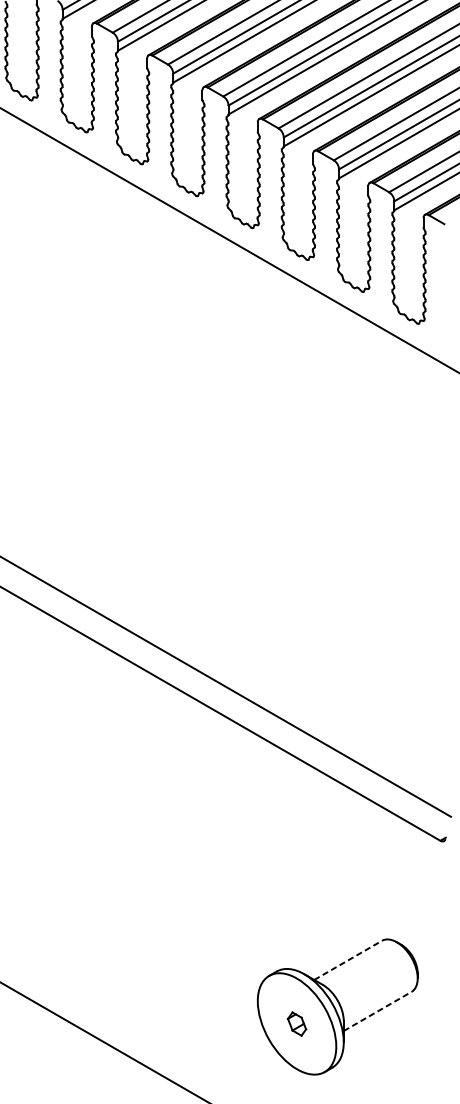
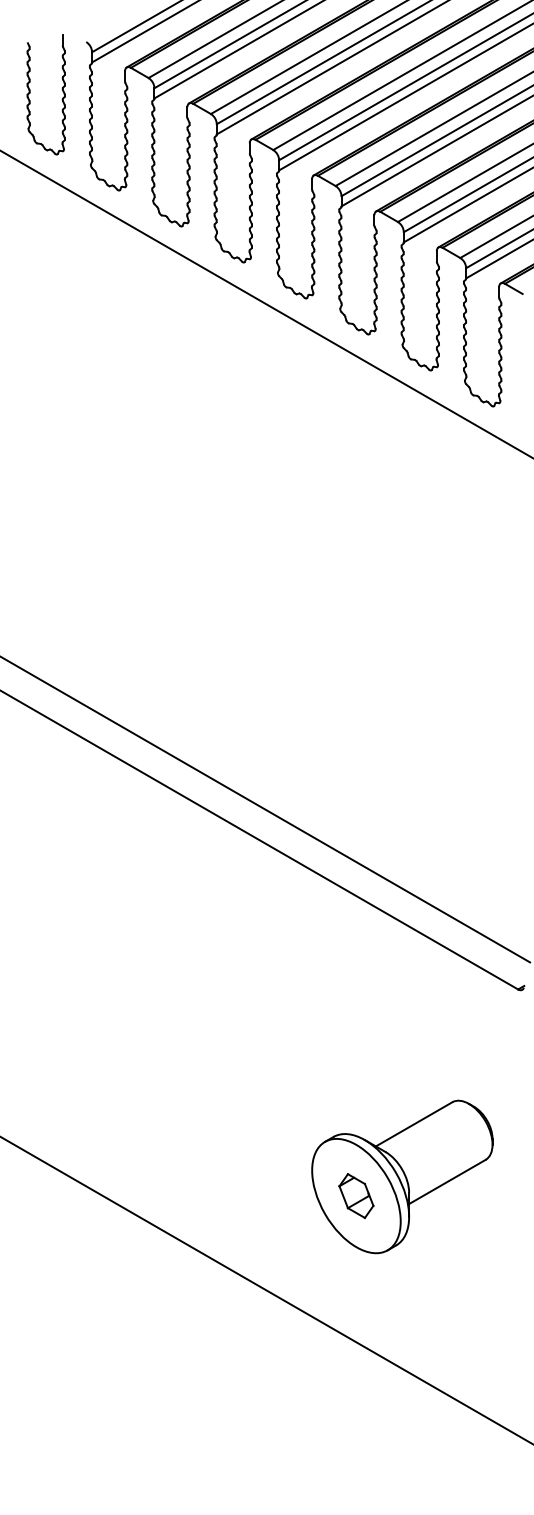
line: (348, 960) -> (414, 1124), dashed -> solid
line: (377, 1011) -> (447, 1181), dashed -> solid
part: (297, 1024) -> (356, 1196), size x1.67

